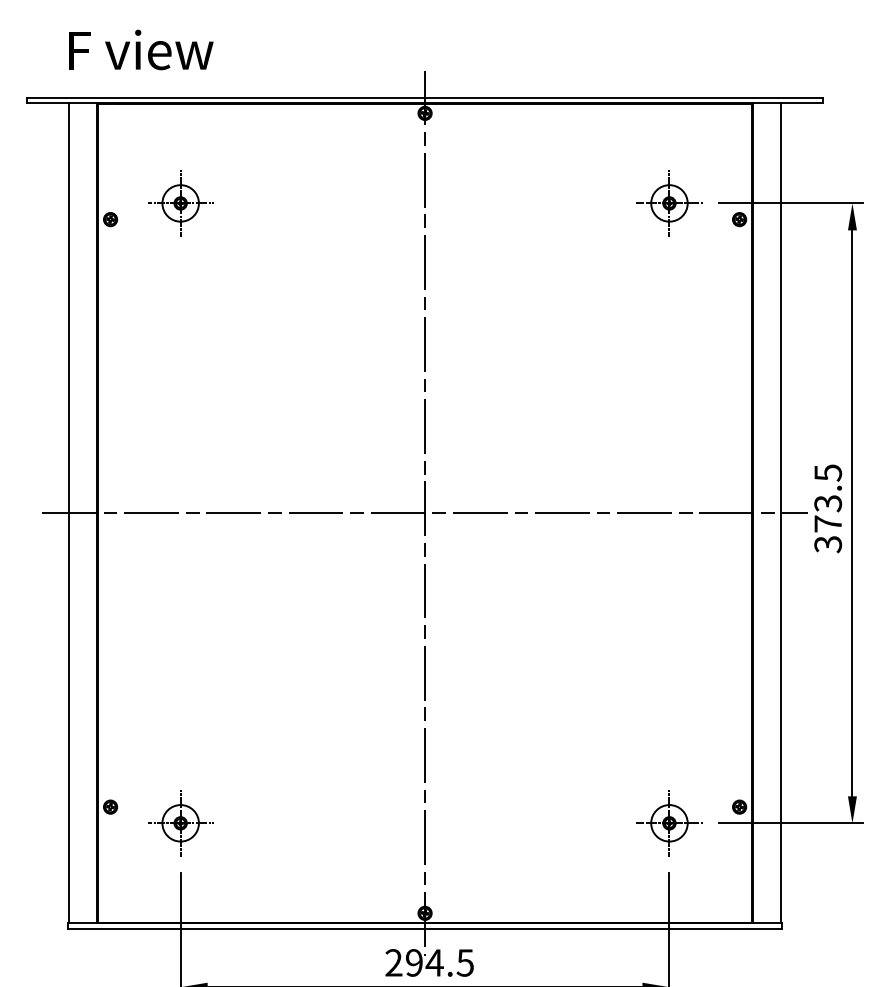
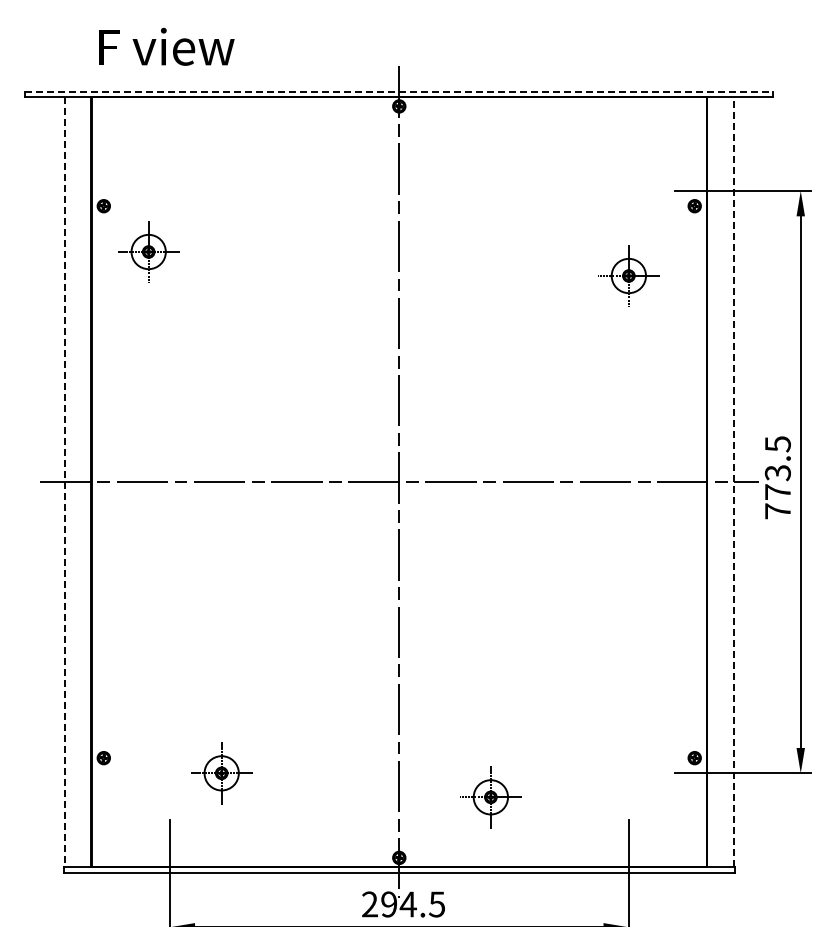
text: (141, 49) -> (166, 46), moved
line: (425, 97) -> (399, 91), solid -> dashed
part: (180, 202) -> (148, 251), moved
part: (669, 202) -> (628, 275), moved
line: (780, 512) -> (733, 481), solid -> dashed
line: (68, 513) -> (64, 482), solid -> dashed
text: (827, 544) -> (777, 511), 373.5 -> 773.5
part: (180, 823) -> (221, 773), moved
part: (669, 823) -> (490, 797), moved

